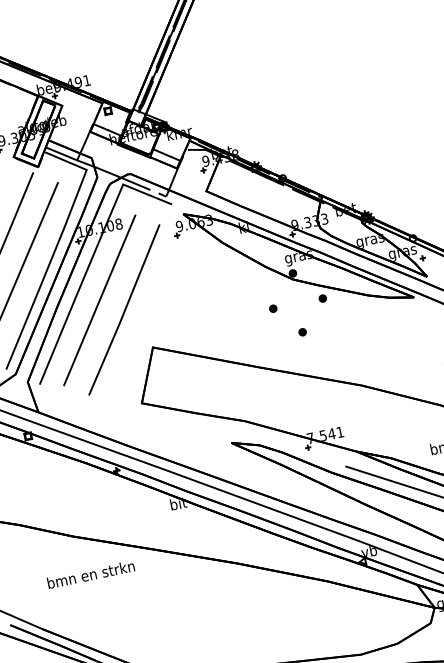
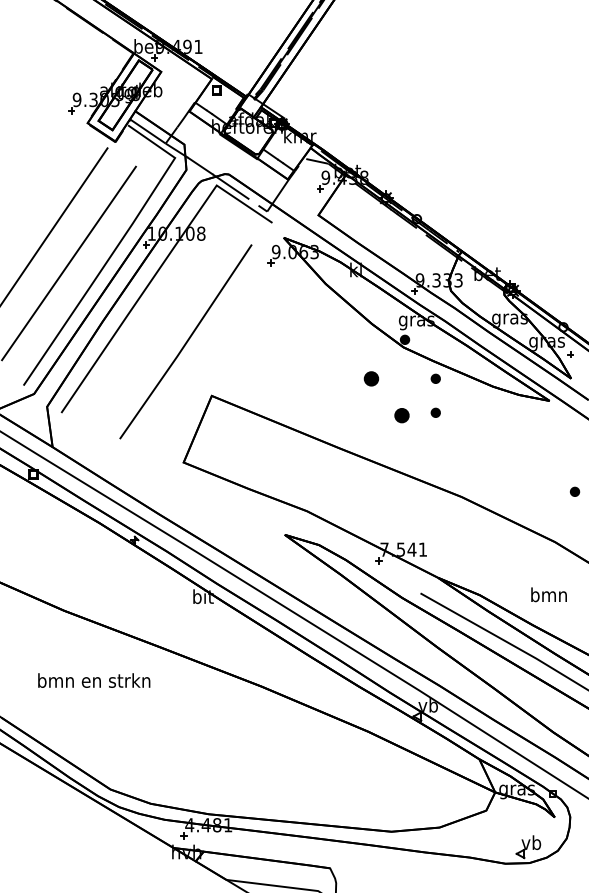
line: (99, 300) -> (157, 323), removed
part: (273, 308) -> (371, 378), size x1.6
part: (328, 324) -> (435, 412), added
part: (302, 332) -> (401, 415), size x1.6
text: (91, 574) -> (94, 680), moved

